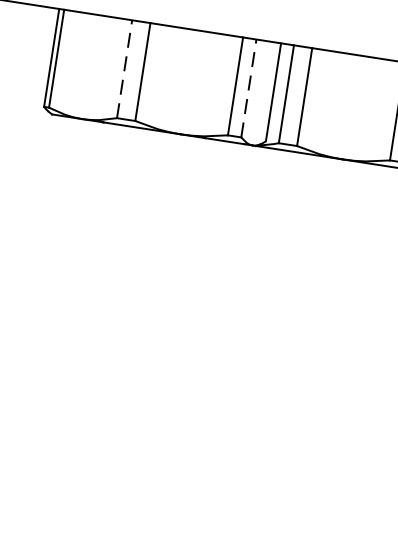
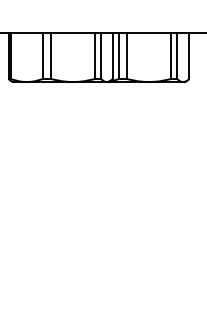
line: (123, 69) -> (42, 56), dashed -> solid
line: (249, 89) -> (101, 56), dashed -> solid

